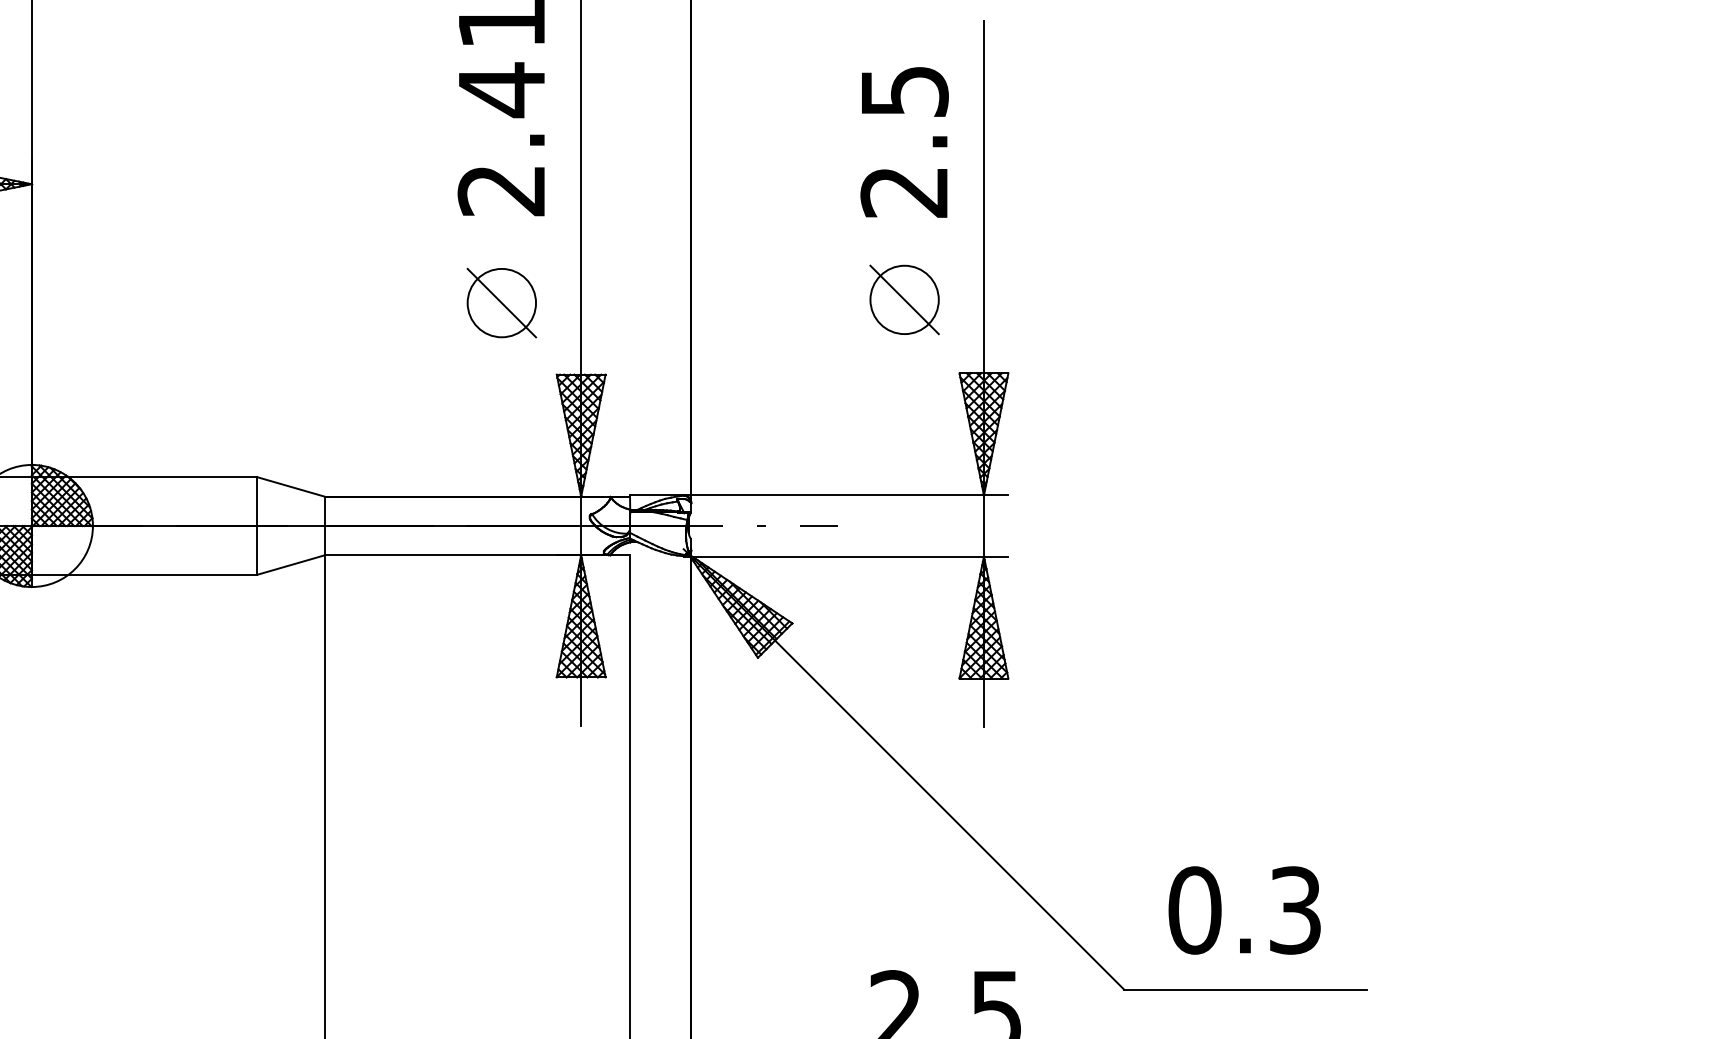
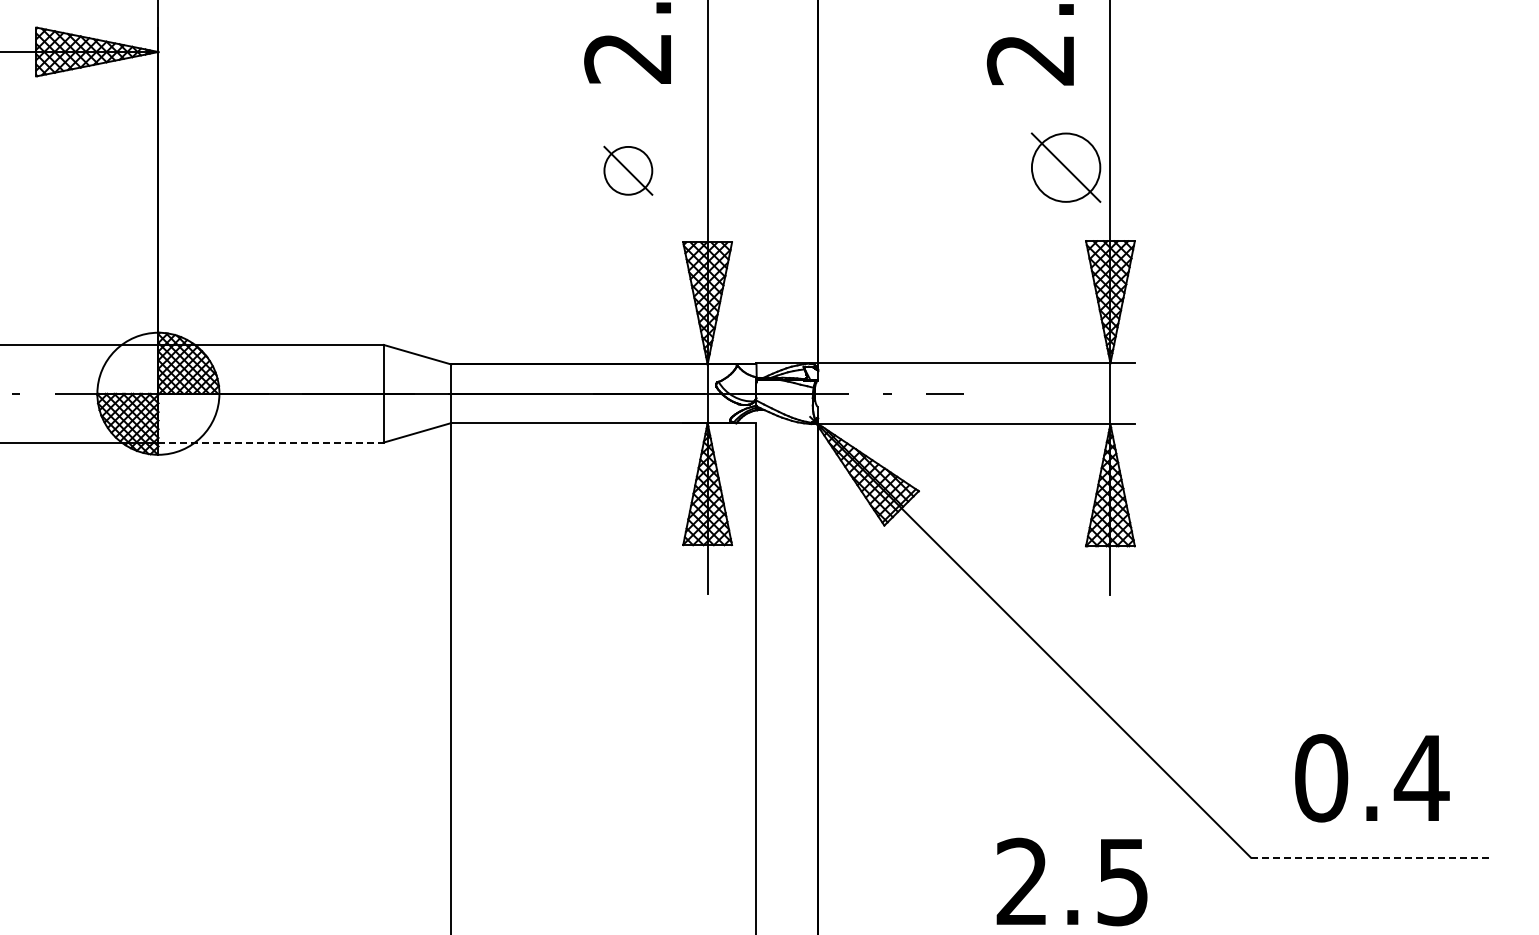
part: (904, 299) -> (1065, 167), moved
part: (501, 302) -> (627, 170), size x0.7
line: (144, 574) -> (270, 442), solid -> dashed
text: (1295, 910) -> (1421, 778), 0.3 -> 0.4
line: (1245, 989) -> (1371, 857), solid -> dashed

